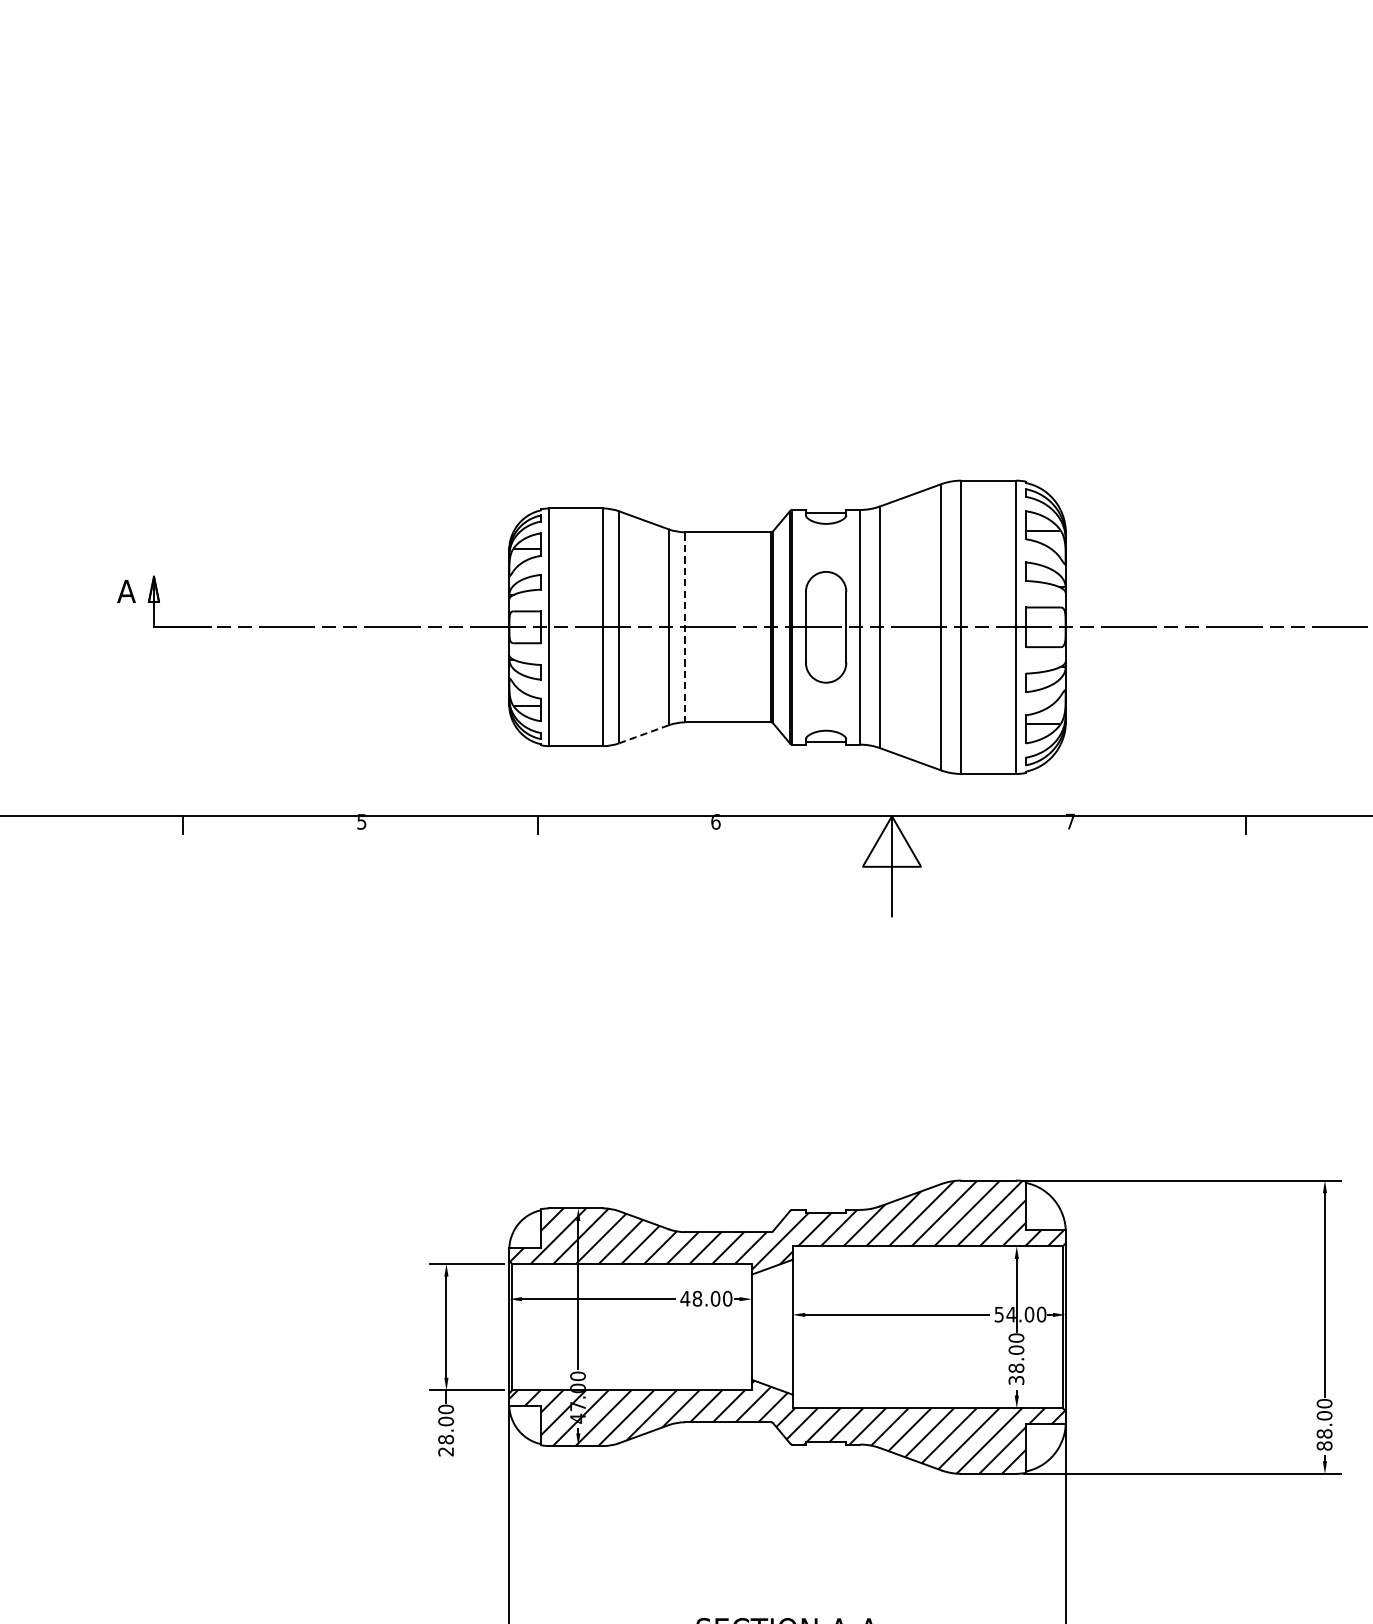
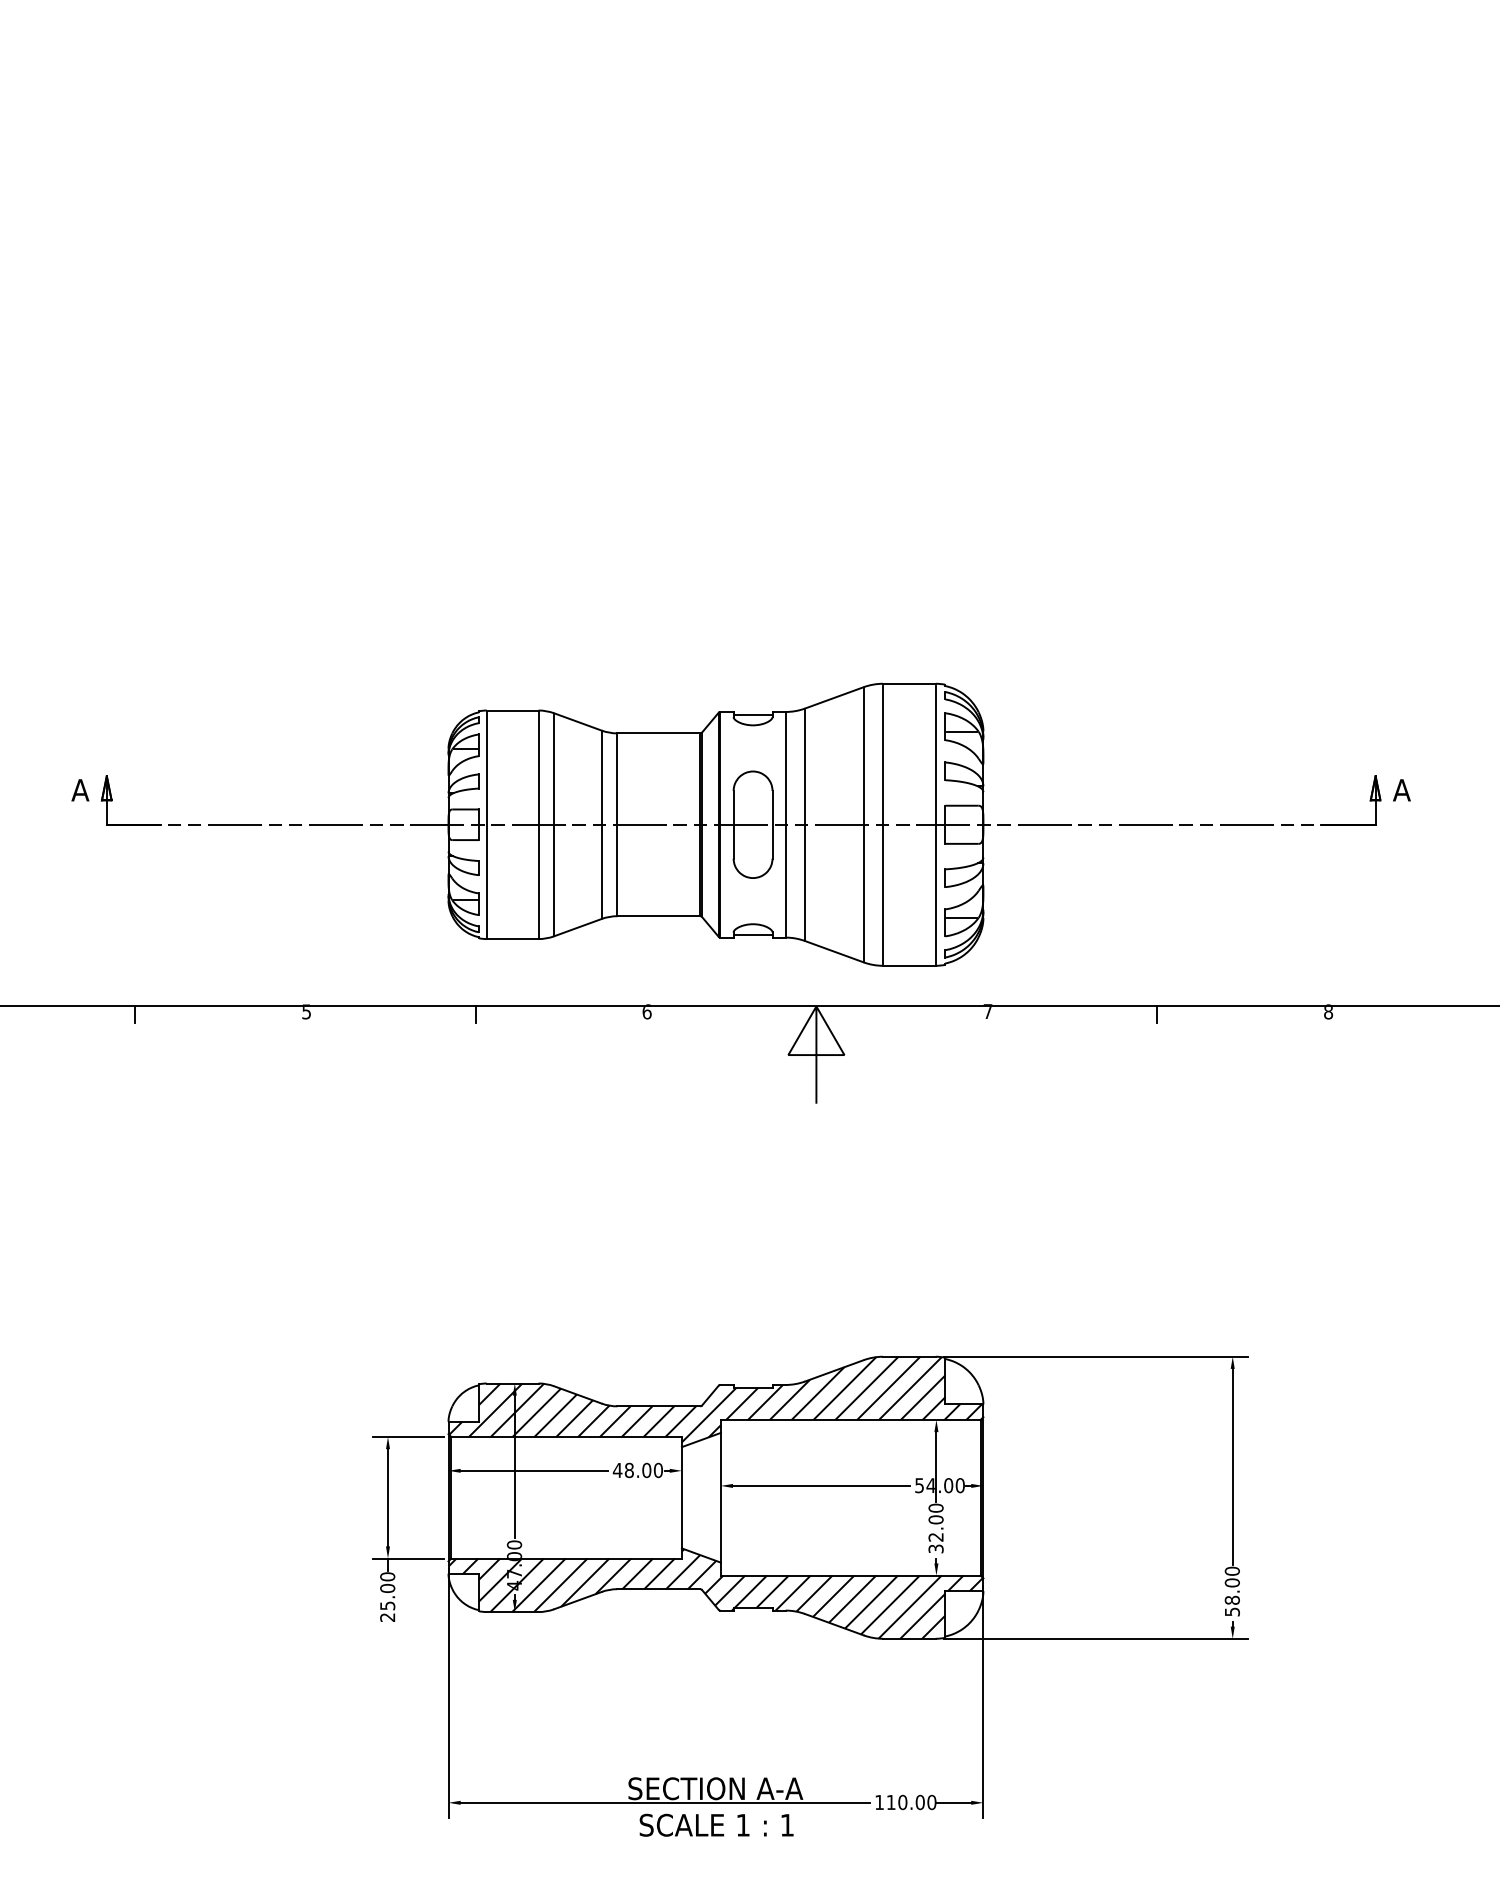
line: (685, 628) -> (617, 825), dashed -> solid
line: (643, 734) -> (577, 927), dashed -> solid
text: (1015, 1367) -> (935, 1536), 38.00 -> 32.00
text: (445, 1439) -> (387, 1605), 28.00 -> 25.00
text: (1323, 1445) -> (1231, 1611), 88.00 -> 58.00

